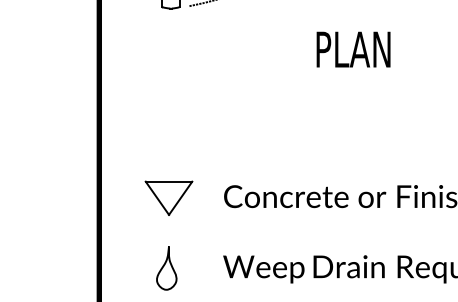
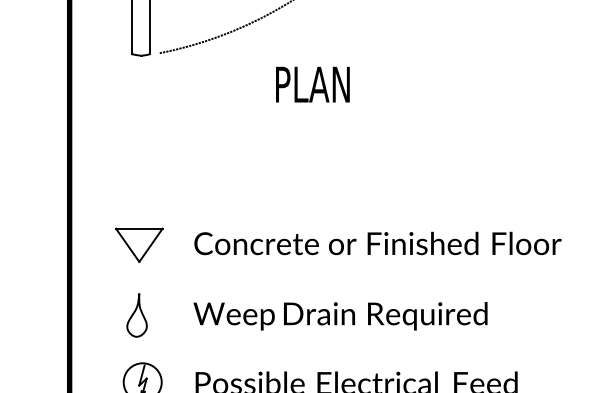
text: (353, 49) -> (312, 84), moved

